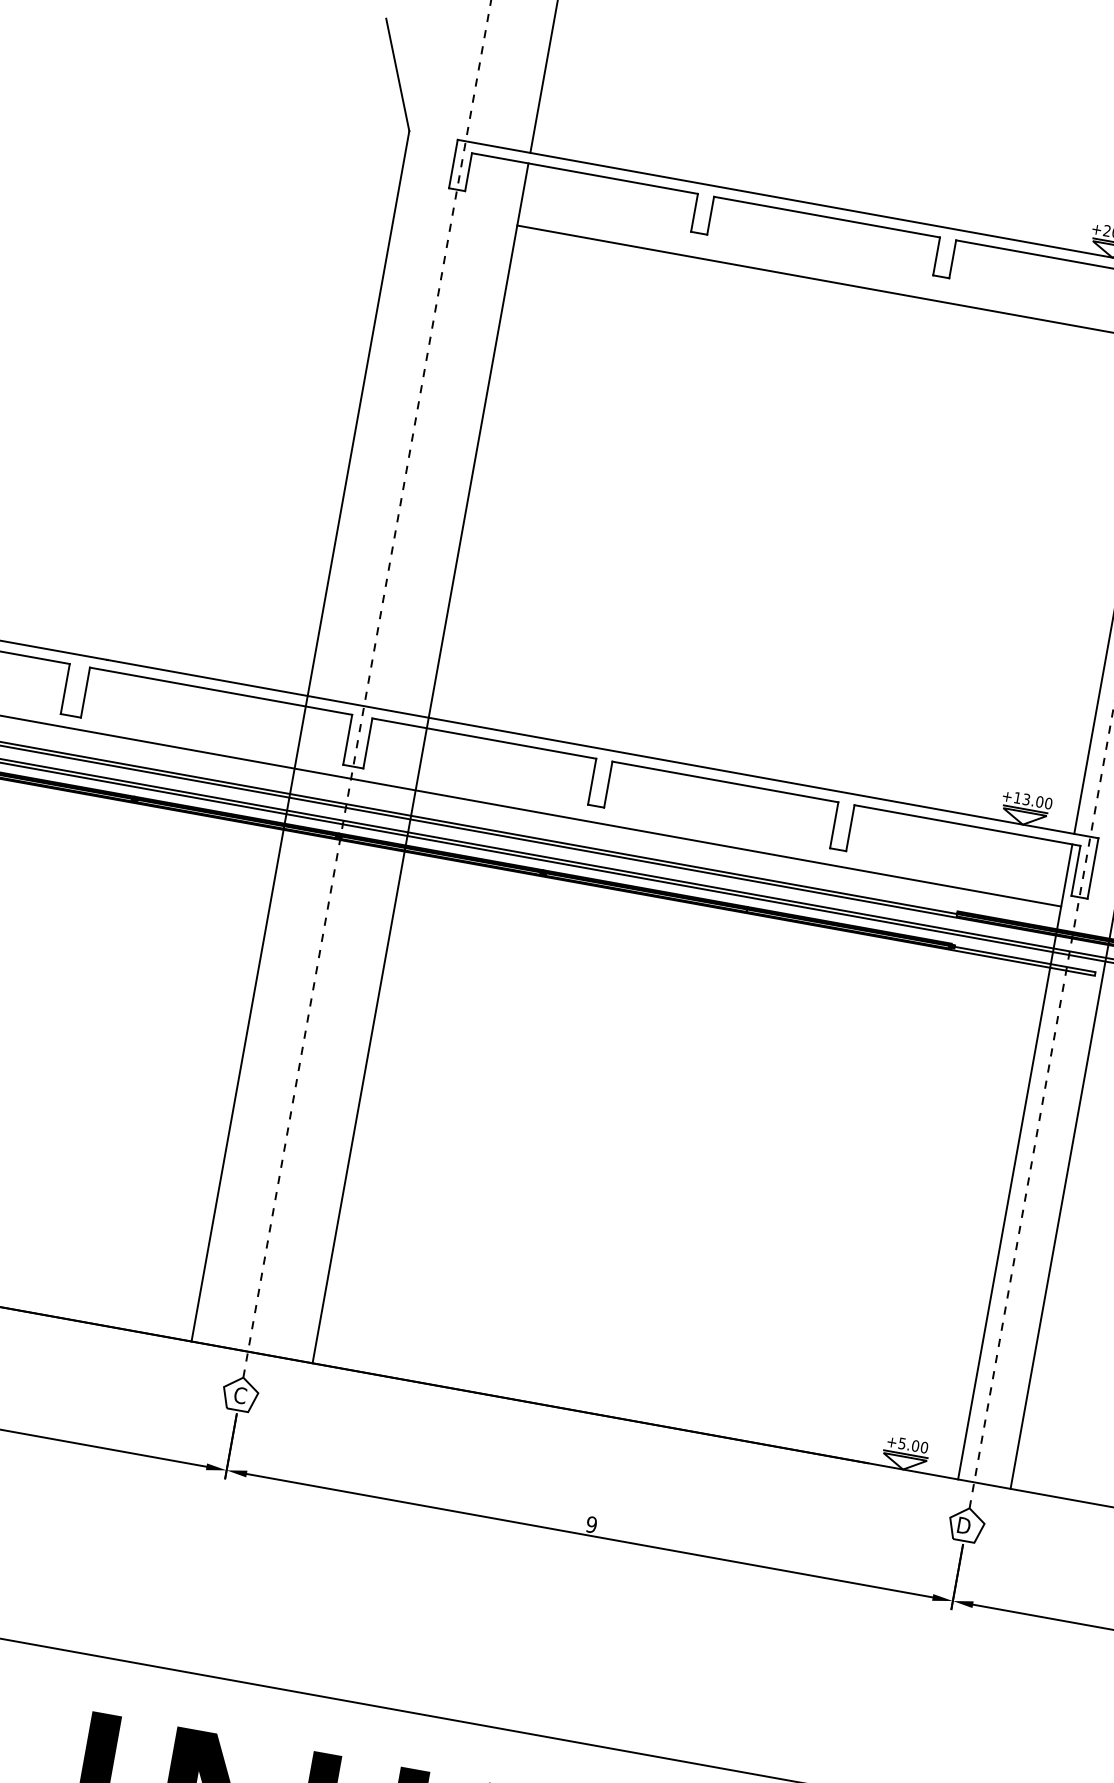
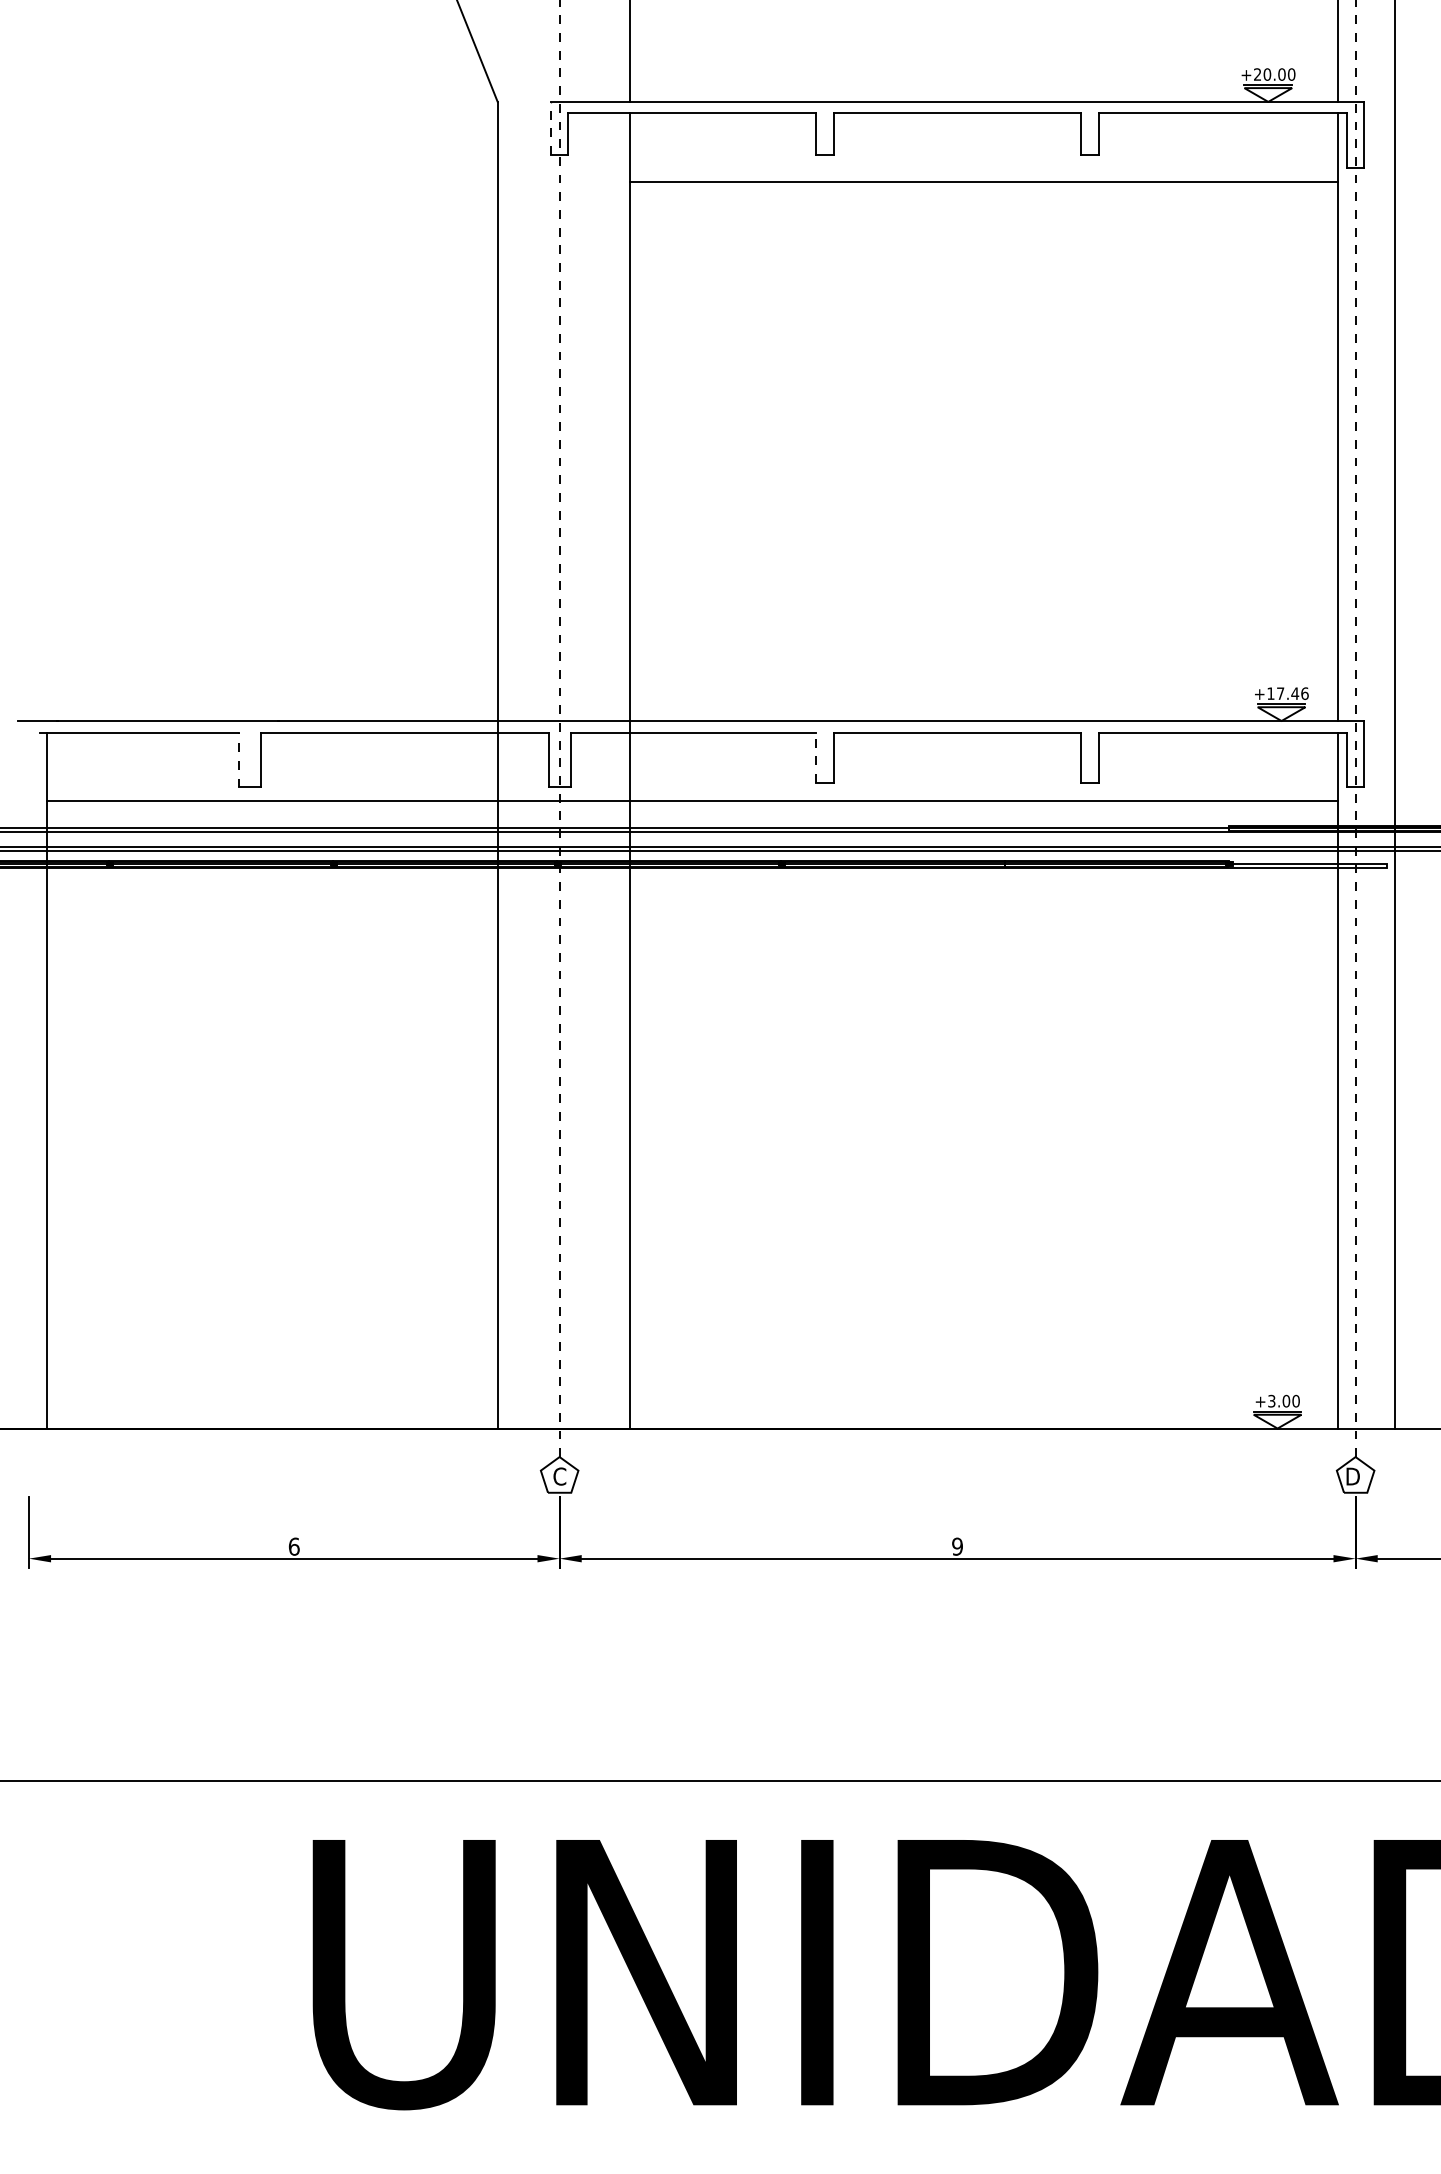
line: (453, 164) -> (550, 128), solid -> dashed
line: (65, 688) -> (239, 759), solid -> dashed
line: (592, 781) -> (816, 757), solid -> dashed
text: (1037, 801) -> (1292, 693), +13.00 -> +17.46
text: (902, 1442) -> (1271, 1400), +5.00 -> +3.00

